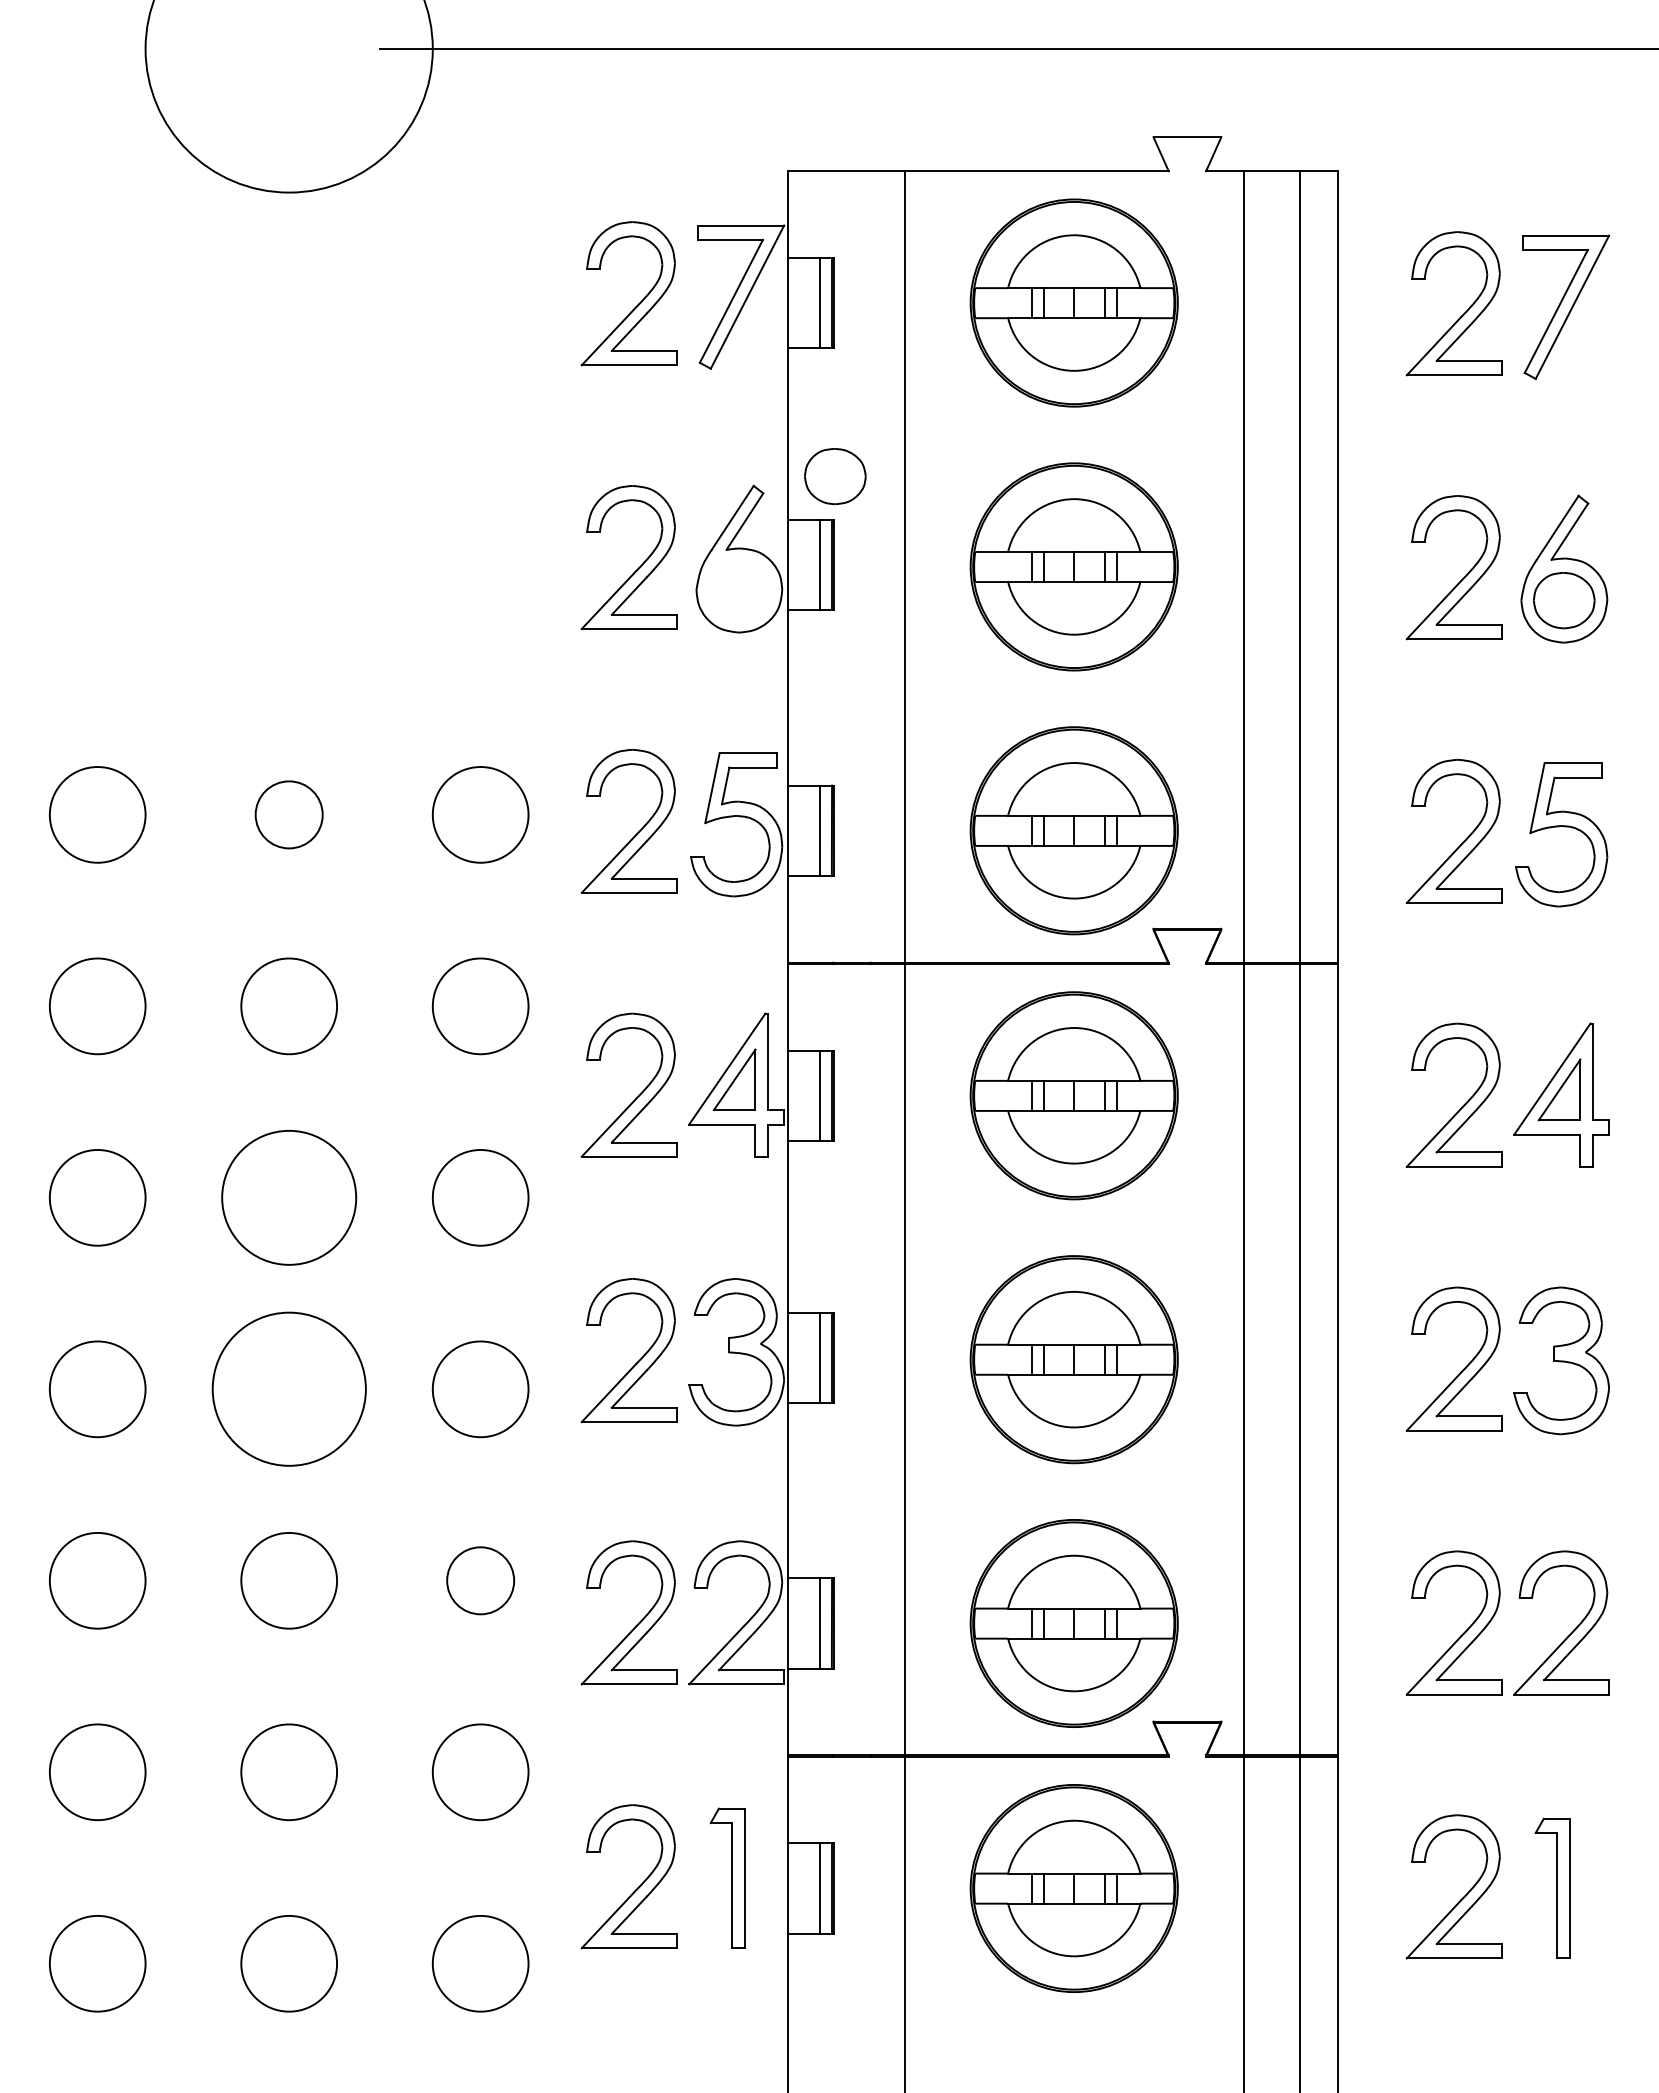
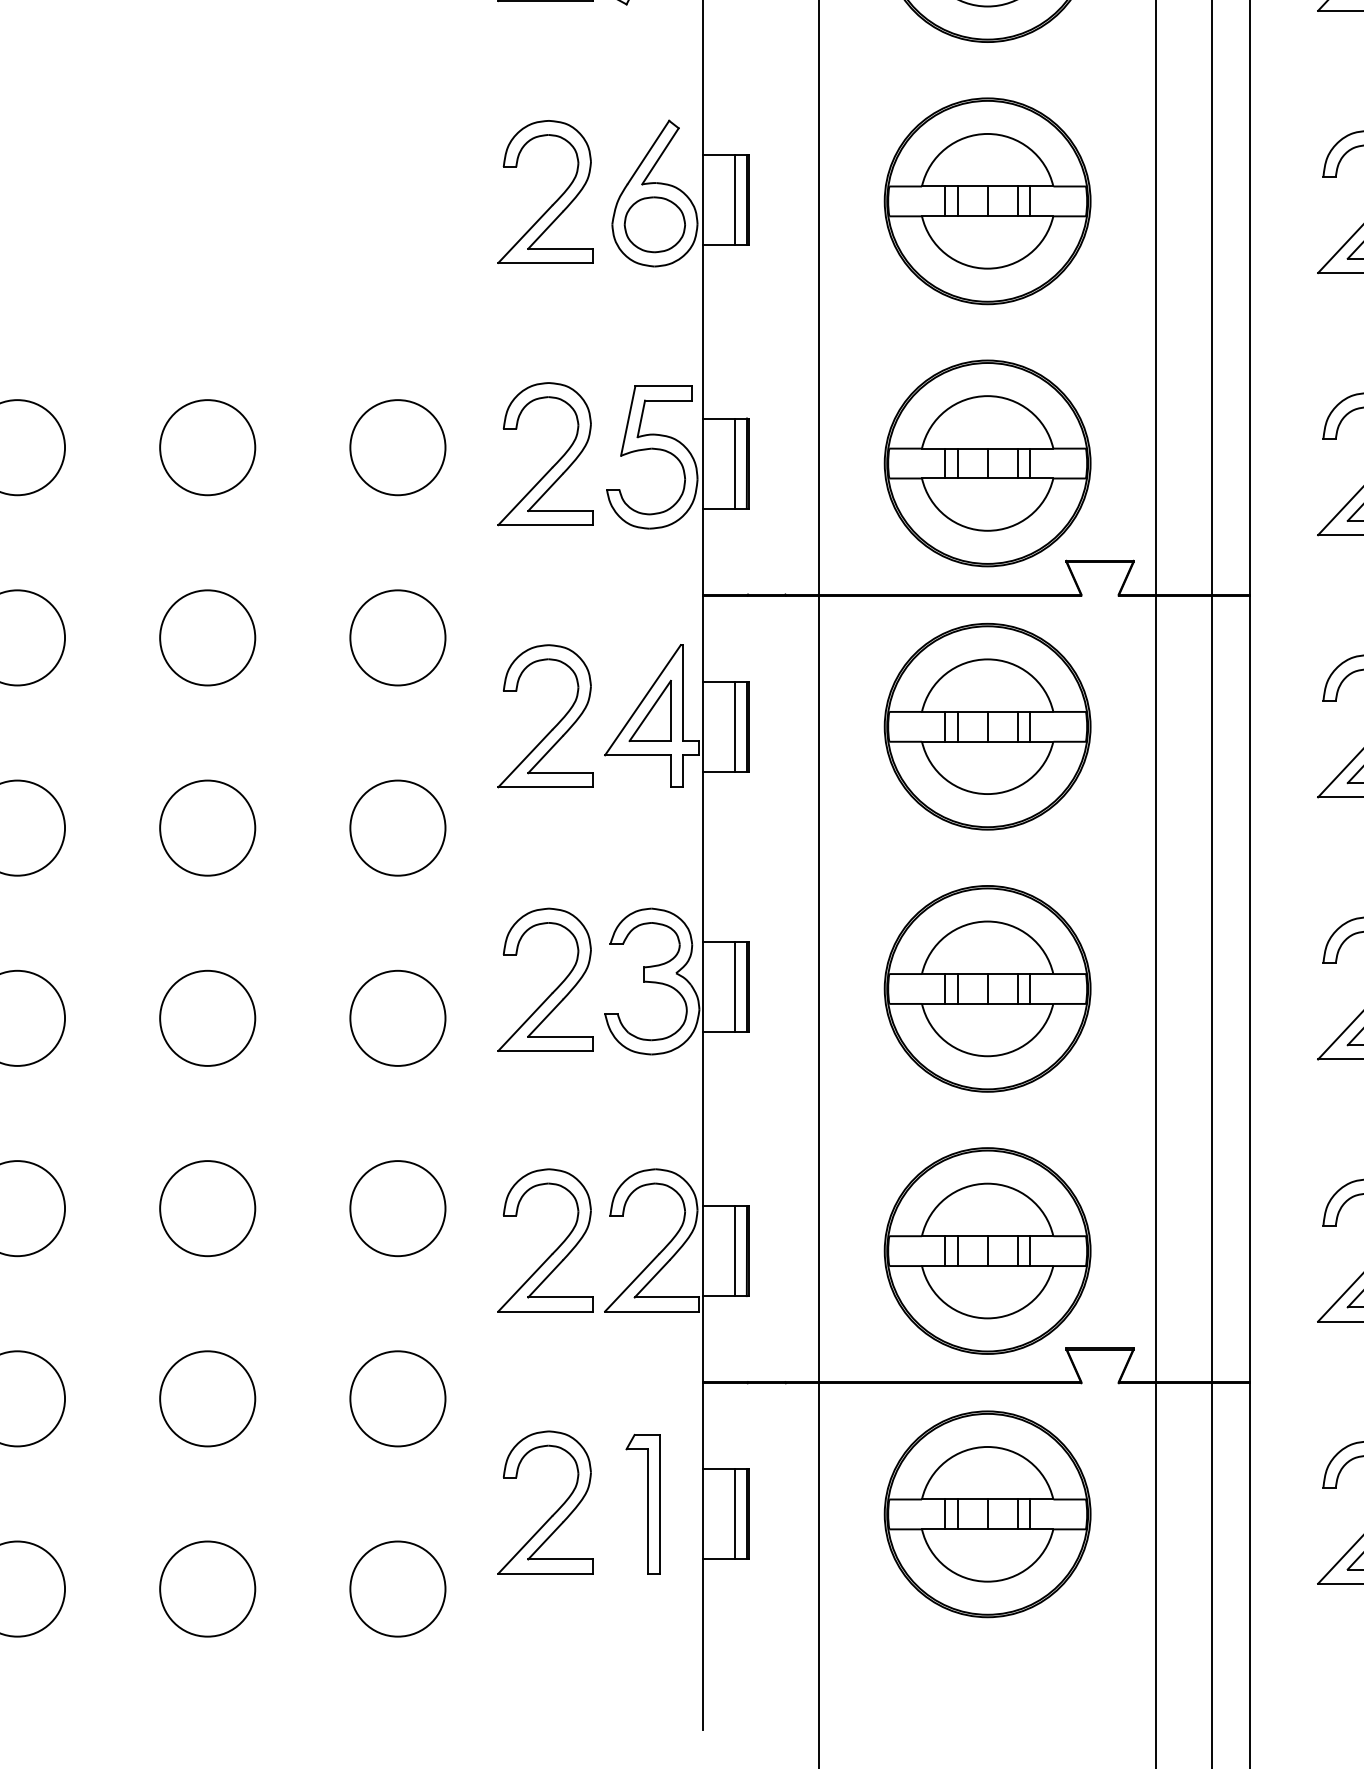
part: (835, 476) -> (655, 224), moved
circle: (289, 814) -> (208, 447), size x1.43
circle: (289, 1197) -> (208, 827), size x0.71
circle: (288, 1389) -> (207, 1018), size x0.62
circle: (480, 1580) -> (397, 1208), size x1.43

